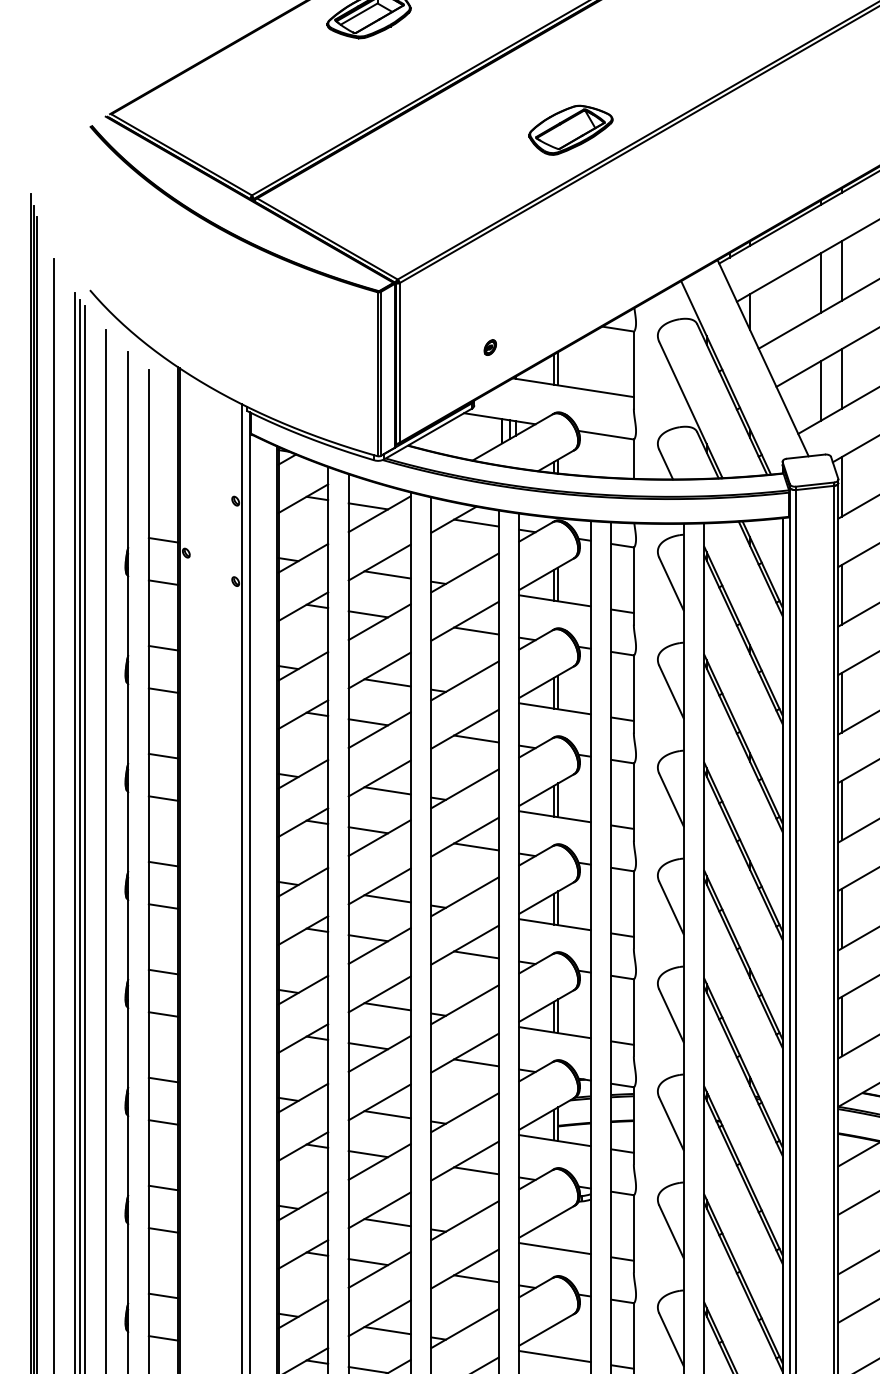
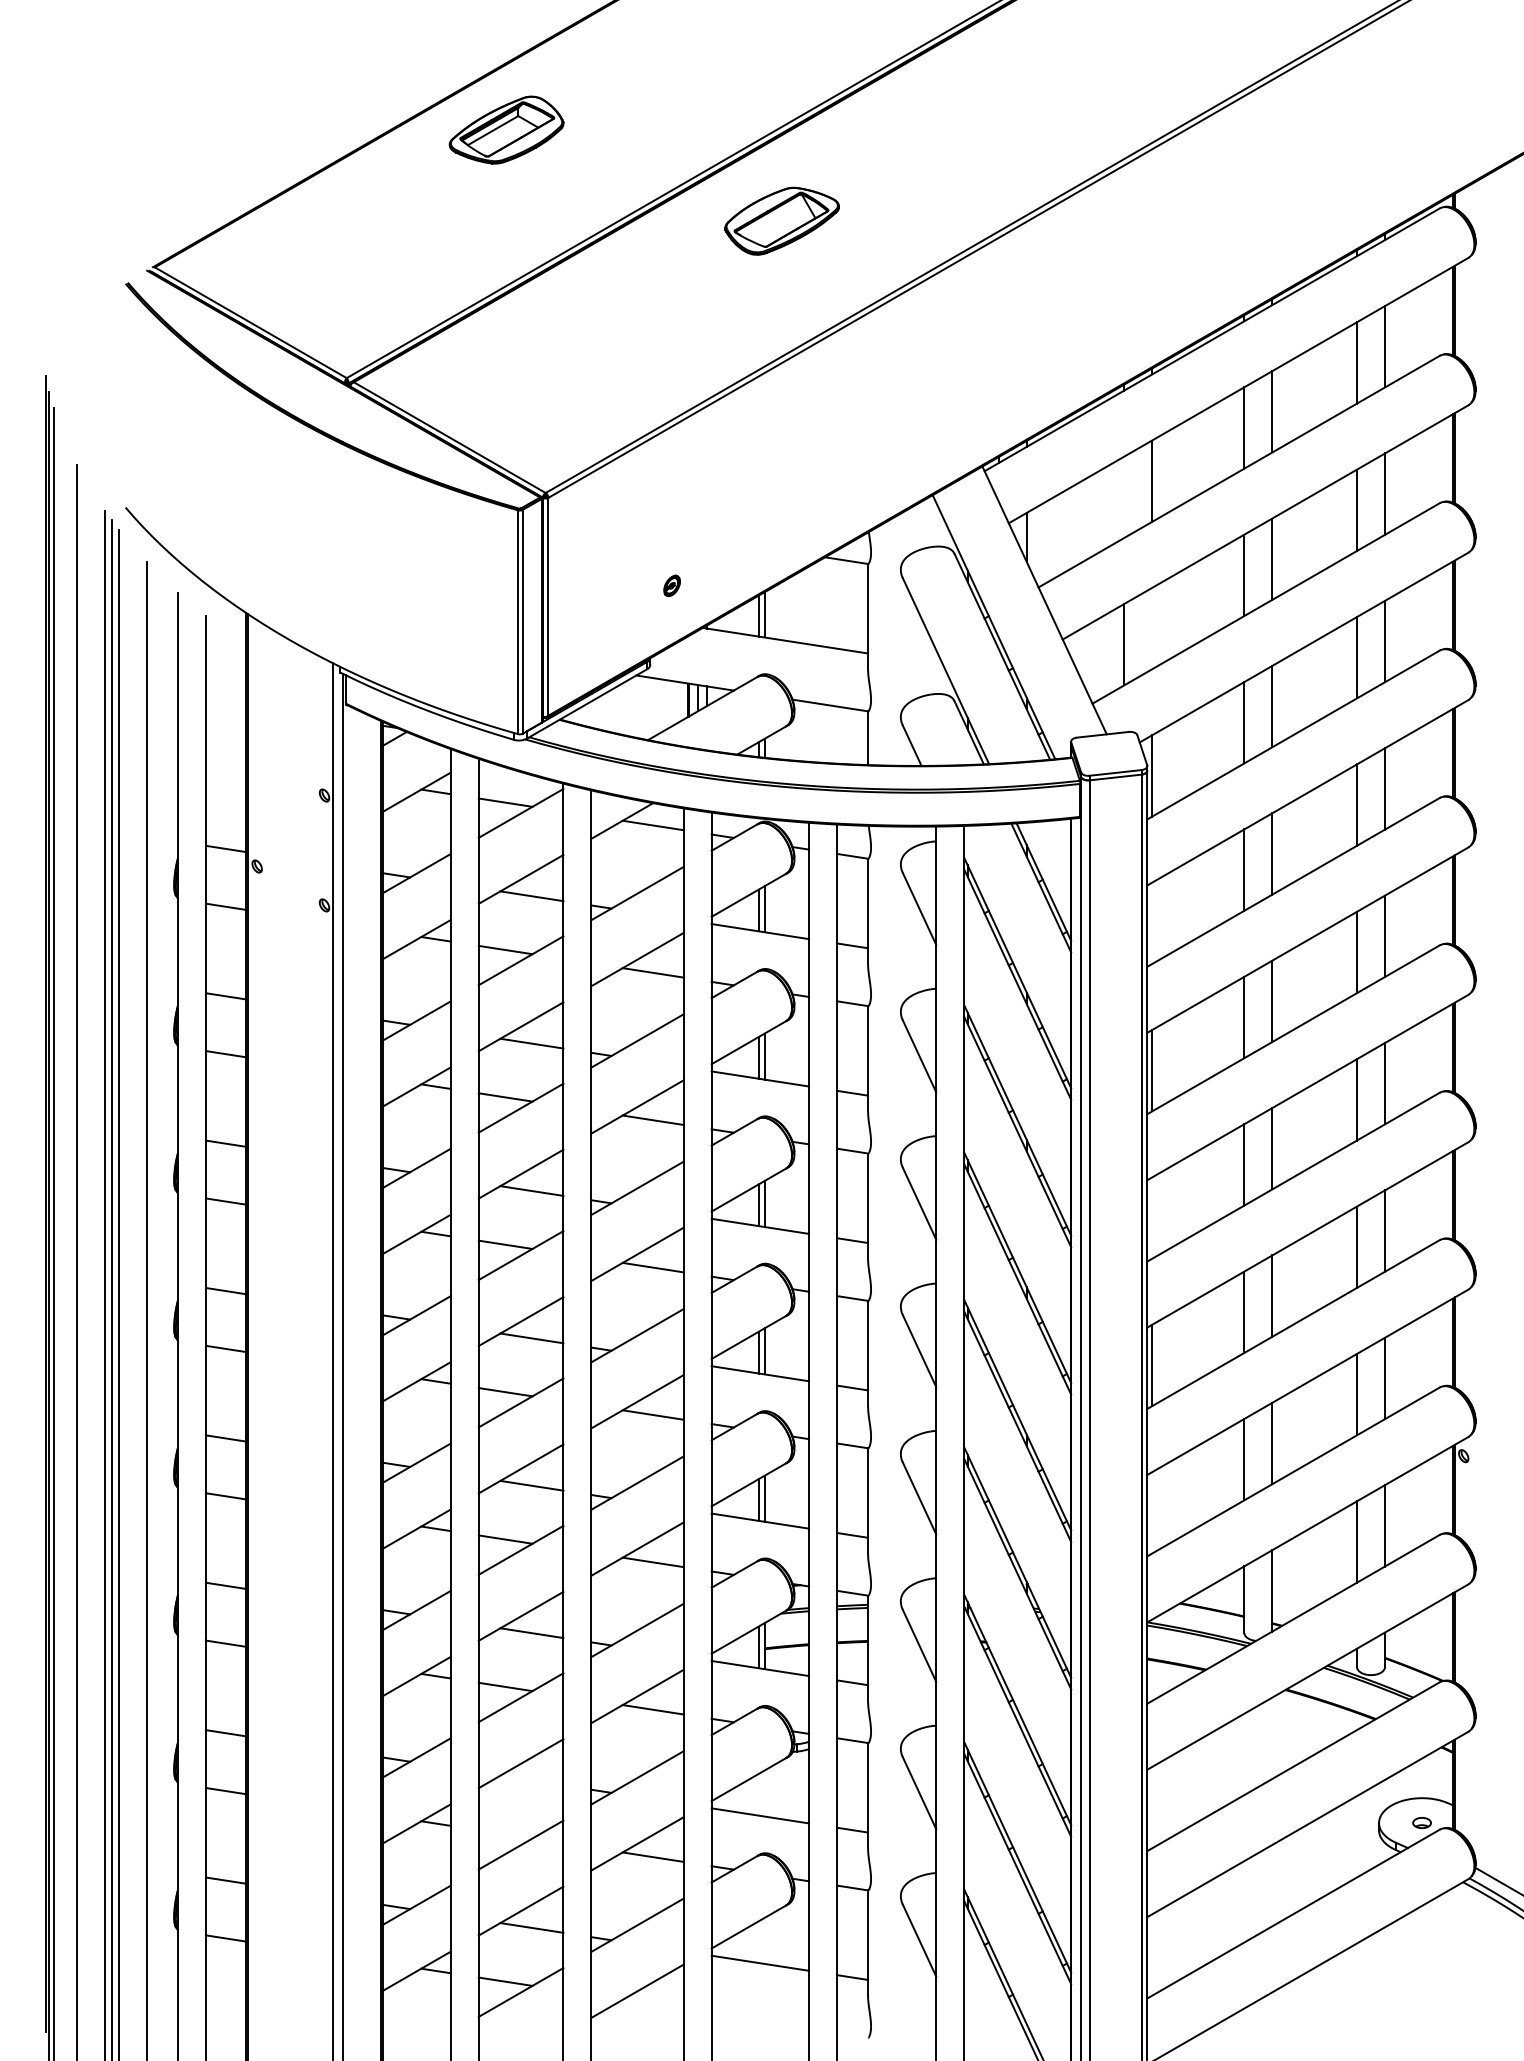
part: (570, 129) -> (781, 220), moved
line: (821, 282) -> (1124, 497), removed
line: (842, 378) -> (1152, 628), removed
line: (842, 594) -> (1152, 923), removed
line: (842, 810) -> (1152, 1217), removed
line: (842, 1026) -> (1152, 1512), removed
line: (387, 1222) -> (531, 1780), removed
line: (368, 1262) -> (505, 1834), removed

